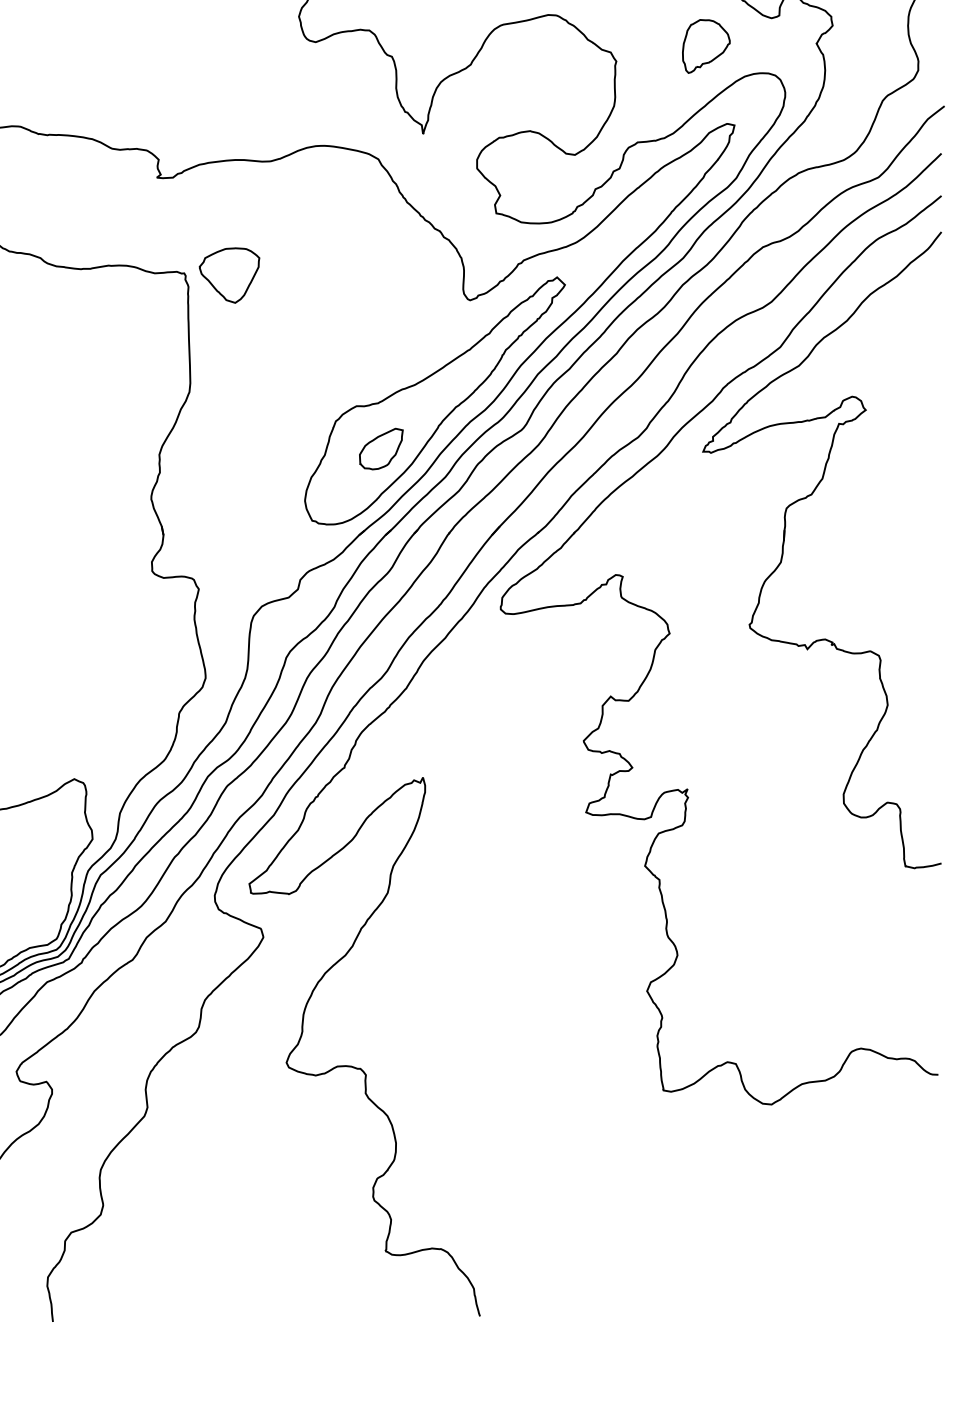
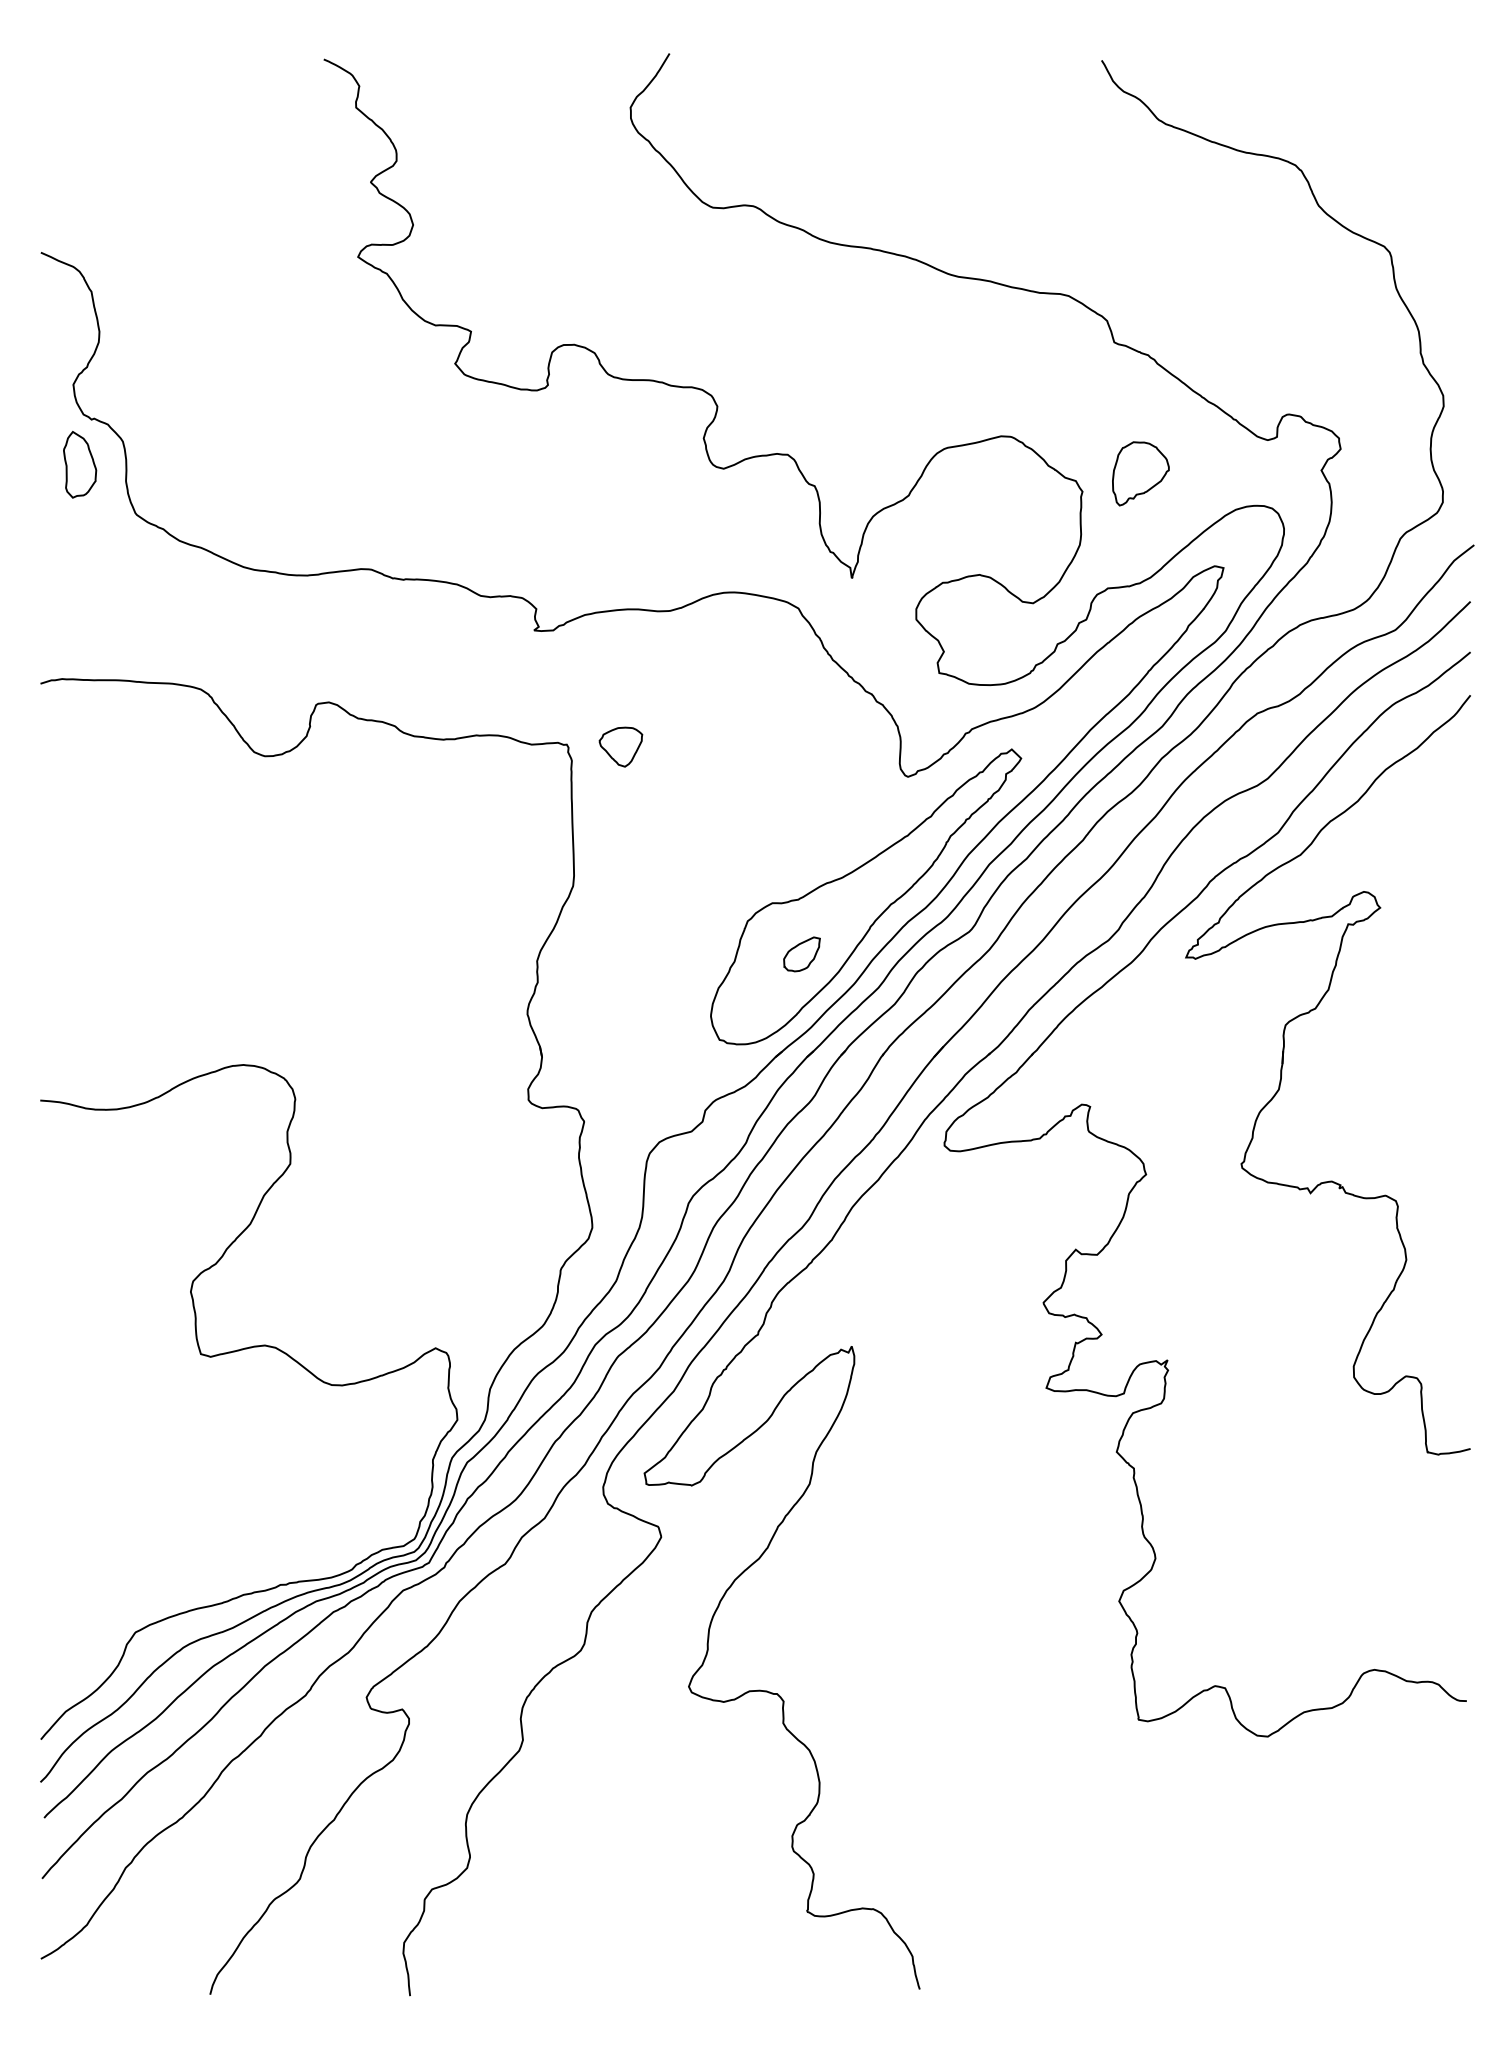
part: (706, 46) -> (1140, 473), moved
part: (229, 274) -> (620, 746), size x0.6
part: (380, 449) -> (801, 954), size x0.7

